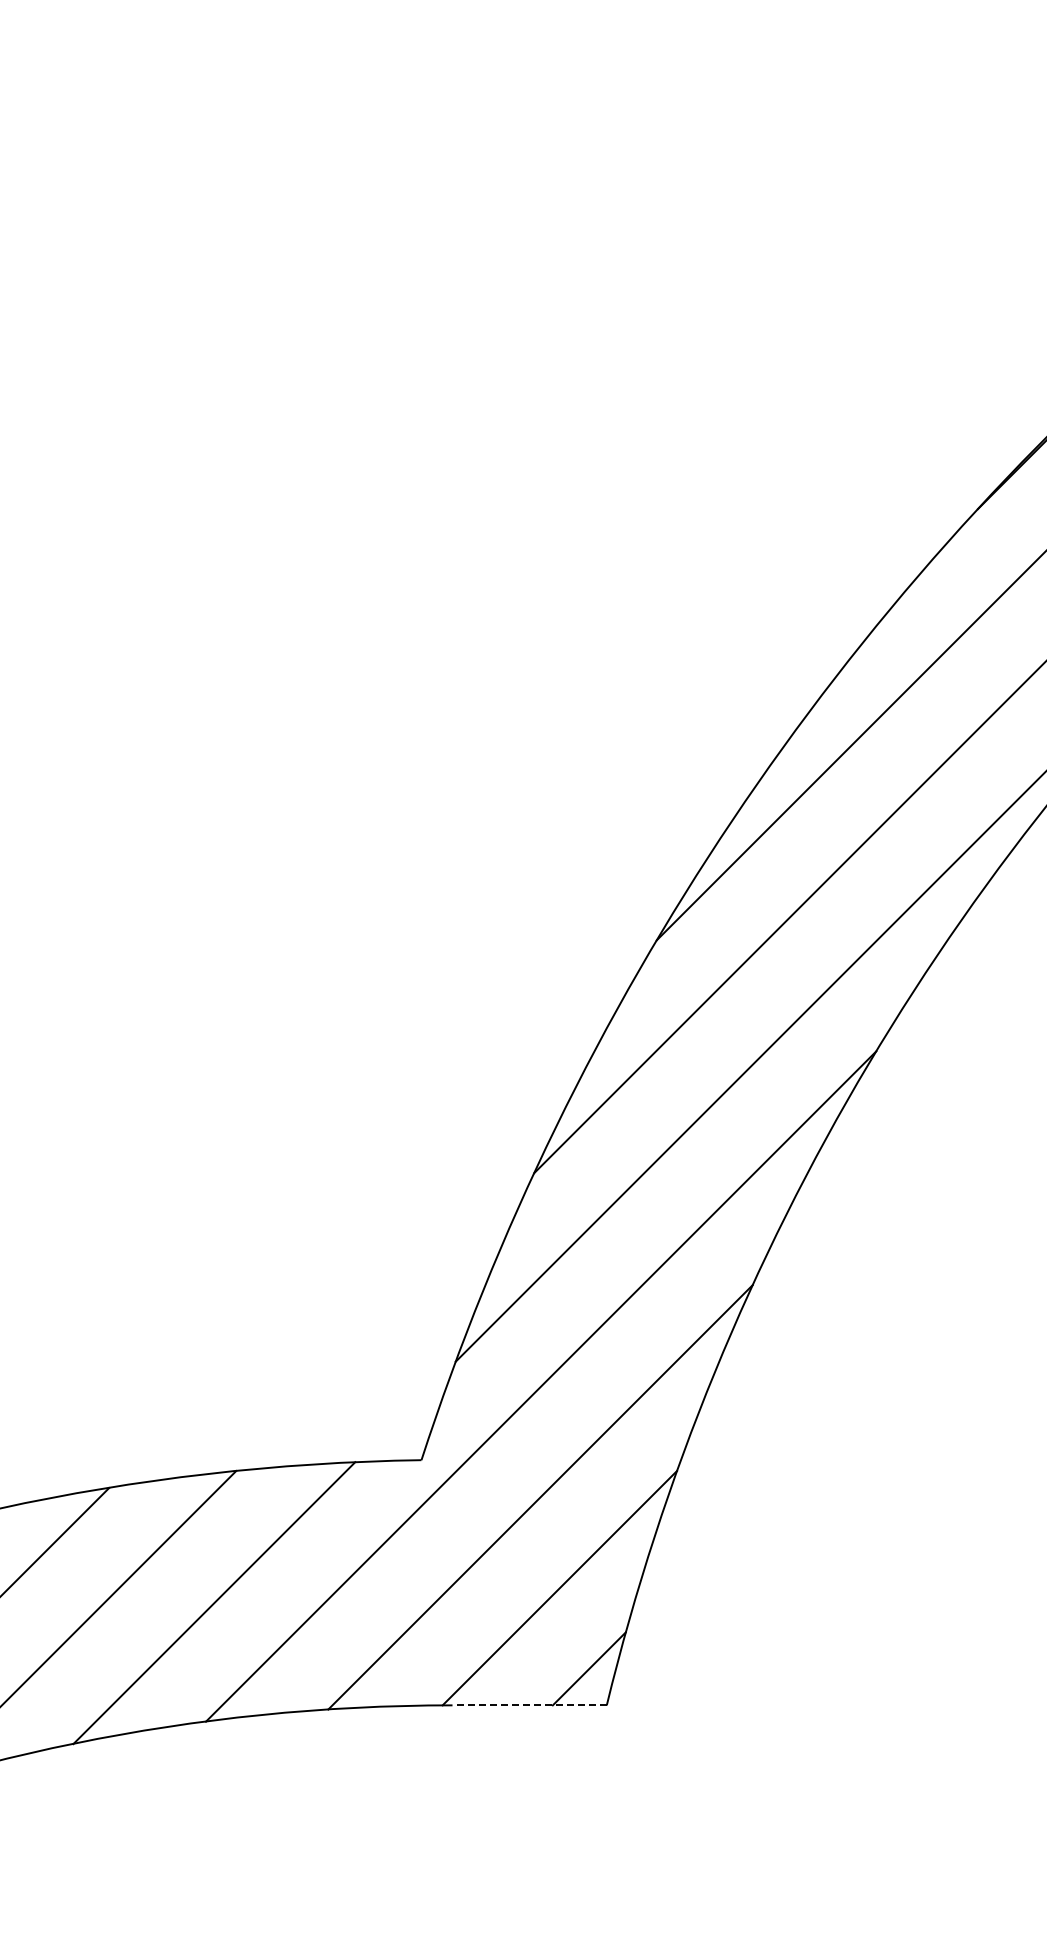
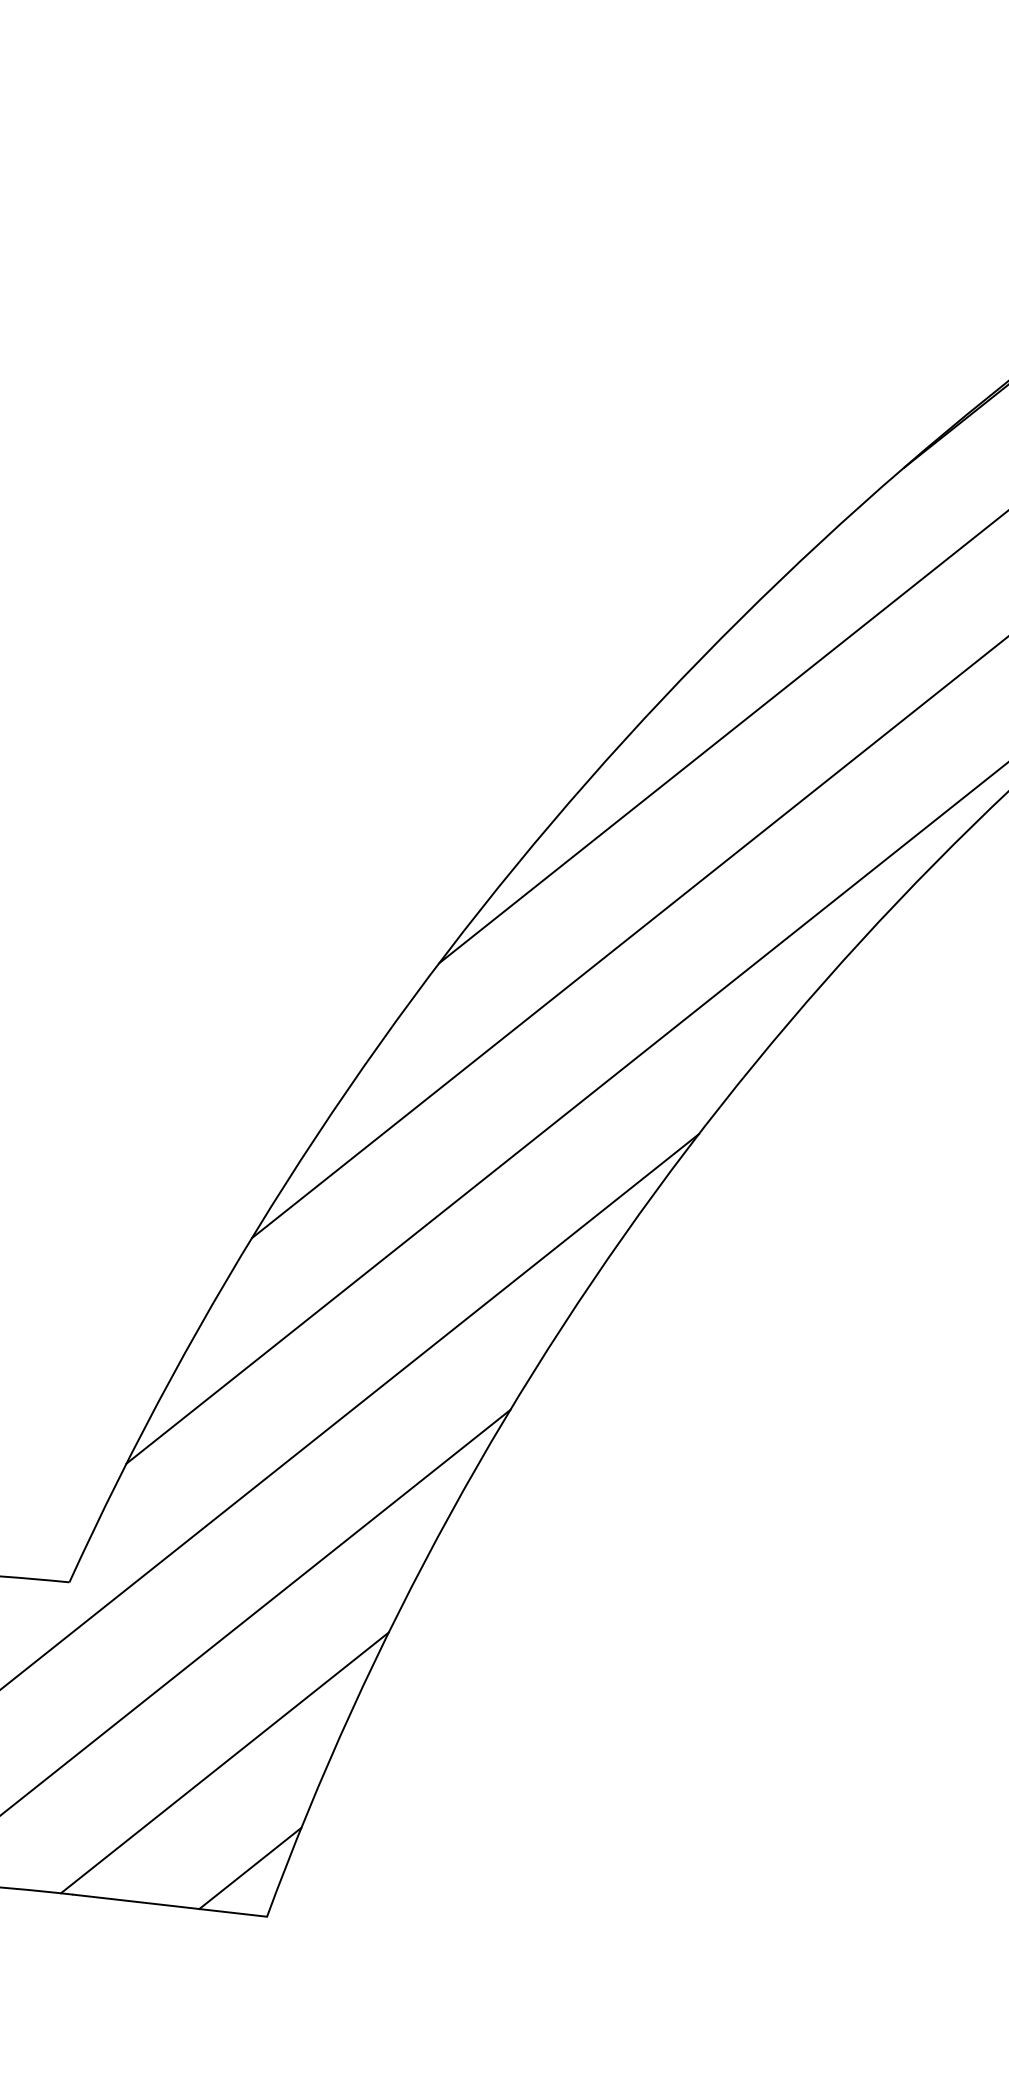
line: (529, 1705) -> (169, 1905), dashed -> solid

